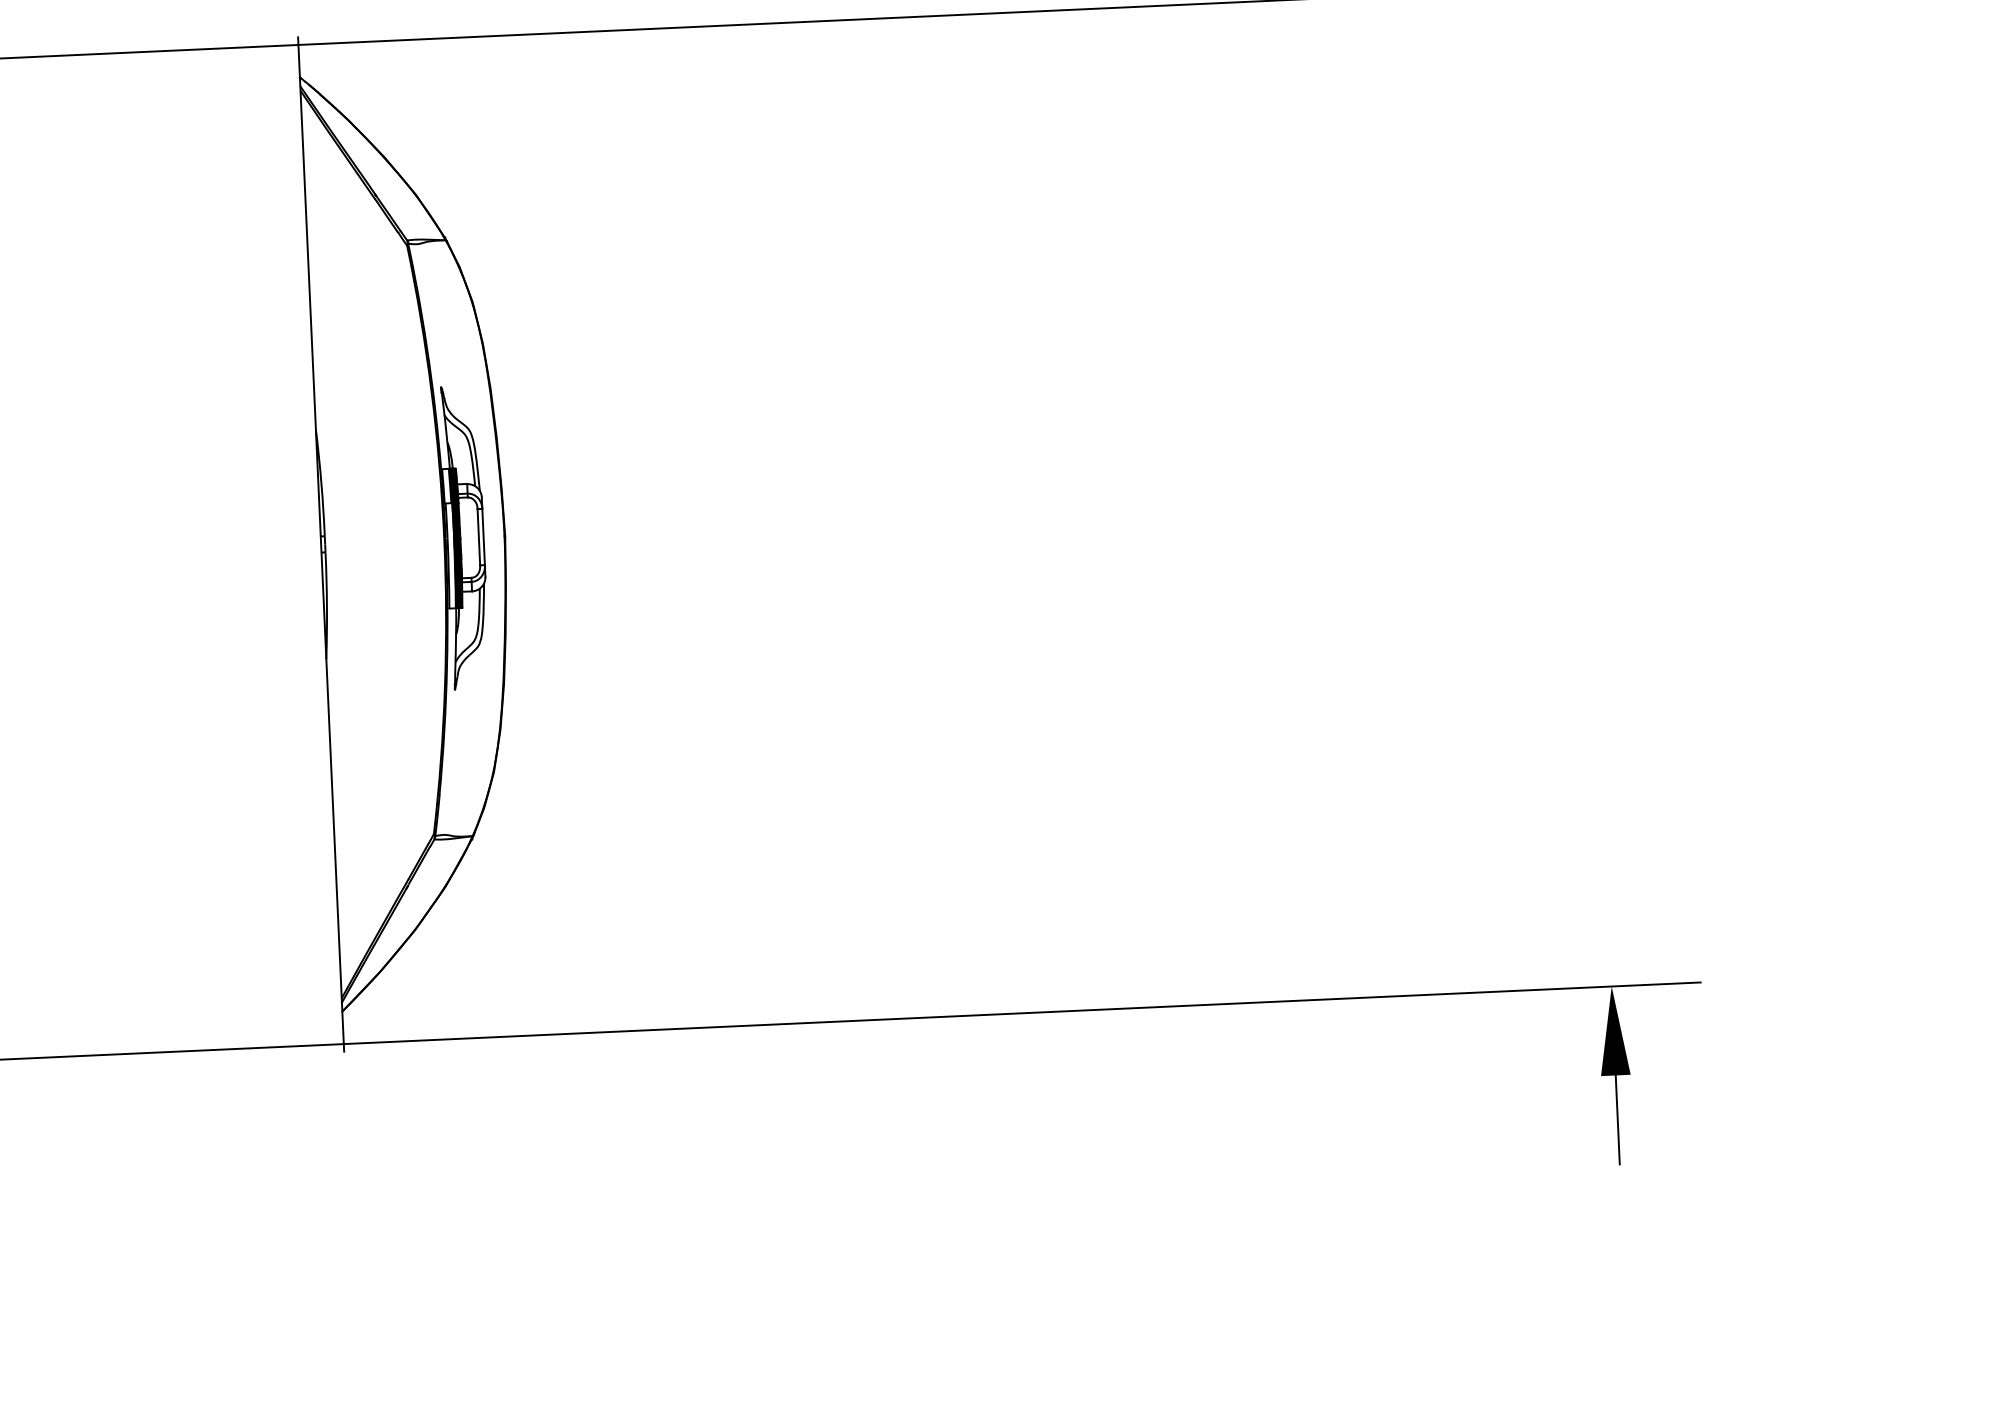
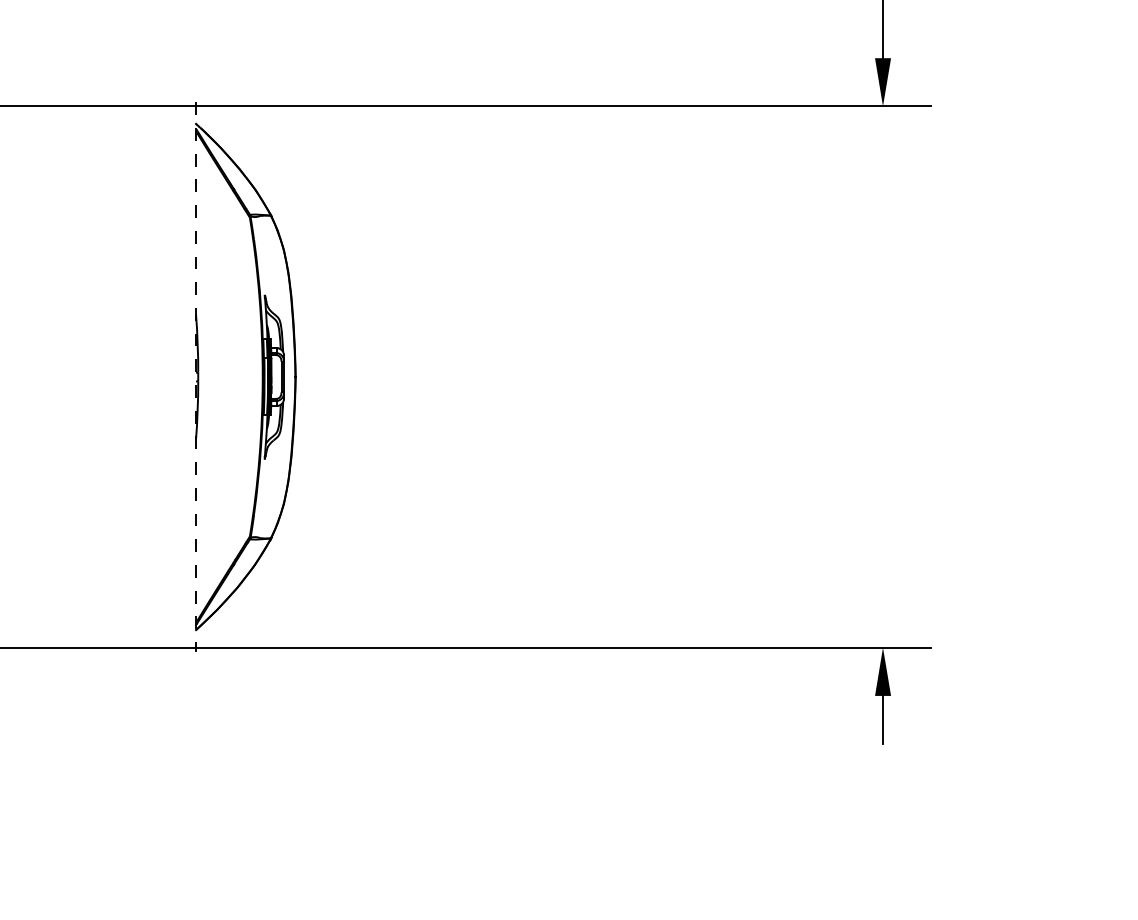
line: (321, 545) -> (196, 377), solid -> dashed

